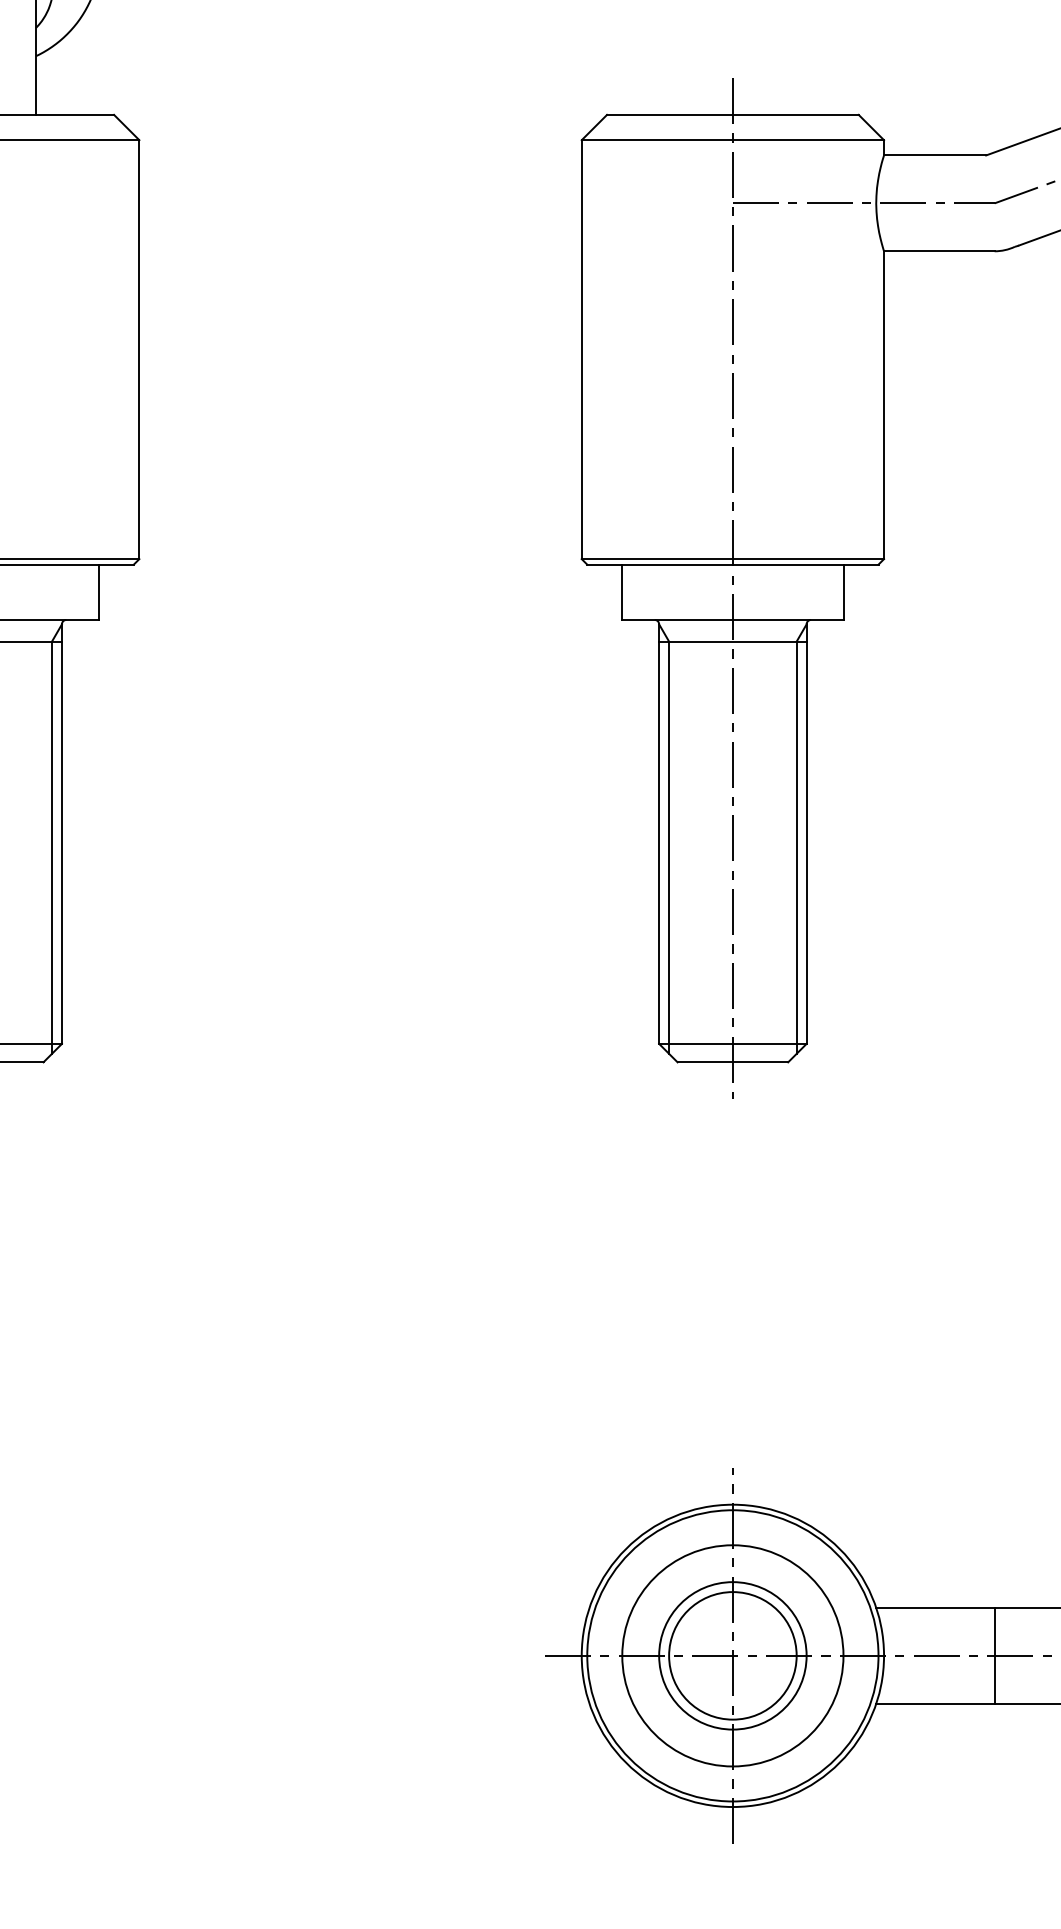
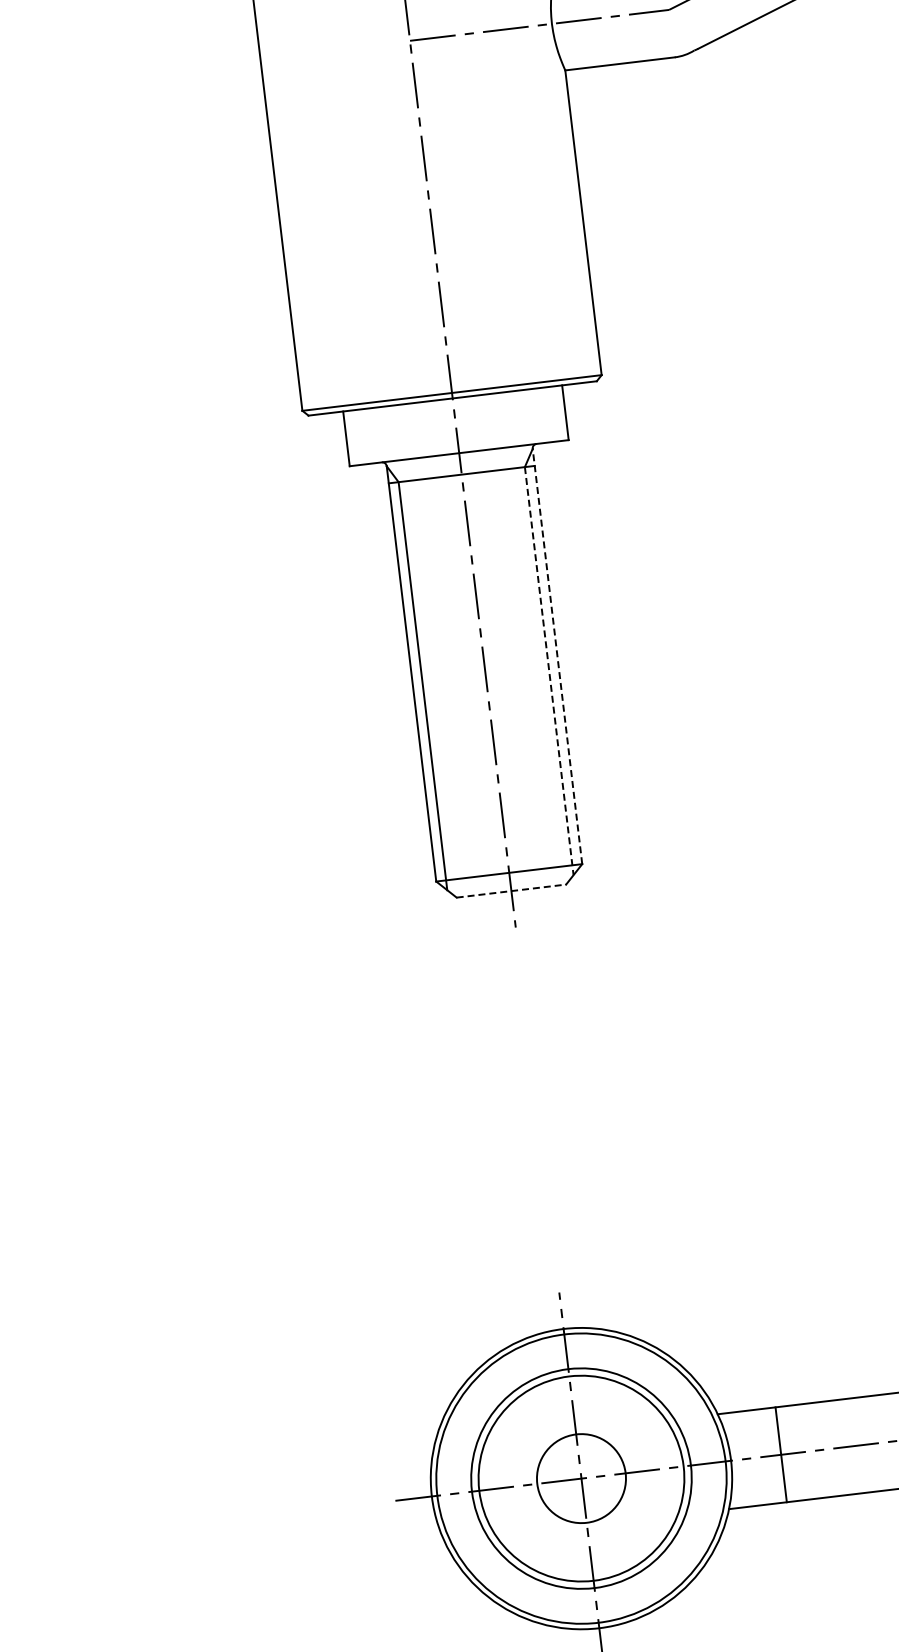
line: (806, 834) -> (557, 656), solid -> dashed
line: (796, 848) -> (549, 671), solid -> dashed
line: (733, 1062) -> (512, 891), solid -> dashed
circle: (732, 1655) -> (581, 1478), size x0.7
circle: (732, 1655) -> (581, 1478), size x1.4
line: (994, 1655) -> (781, 1454), moved

